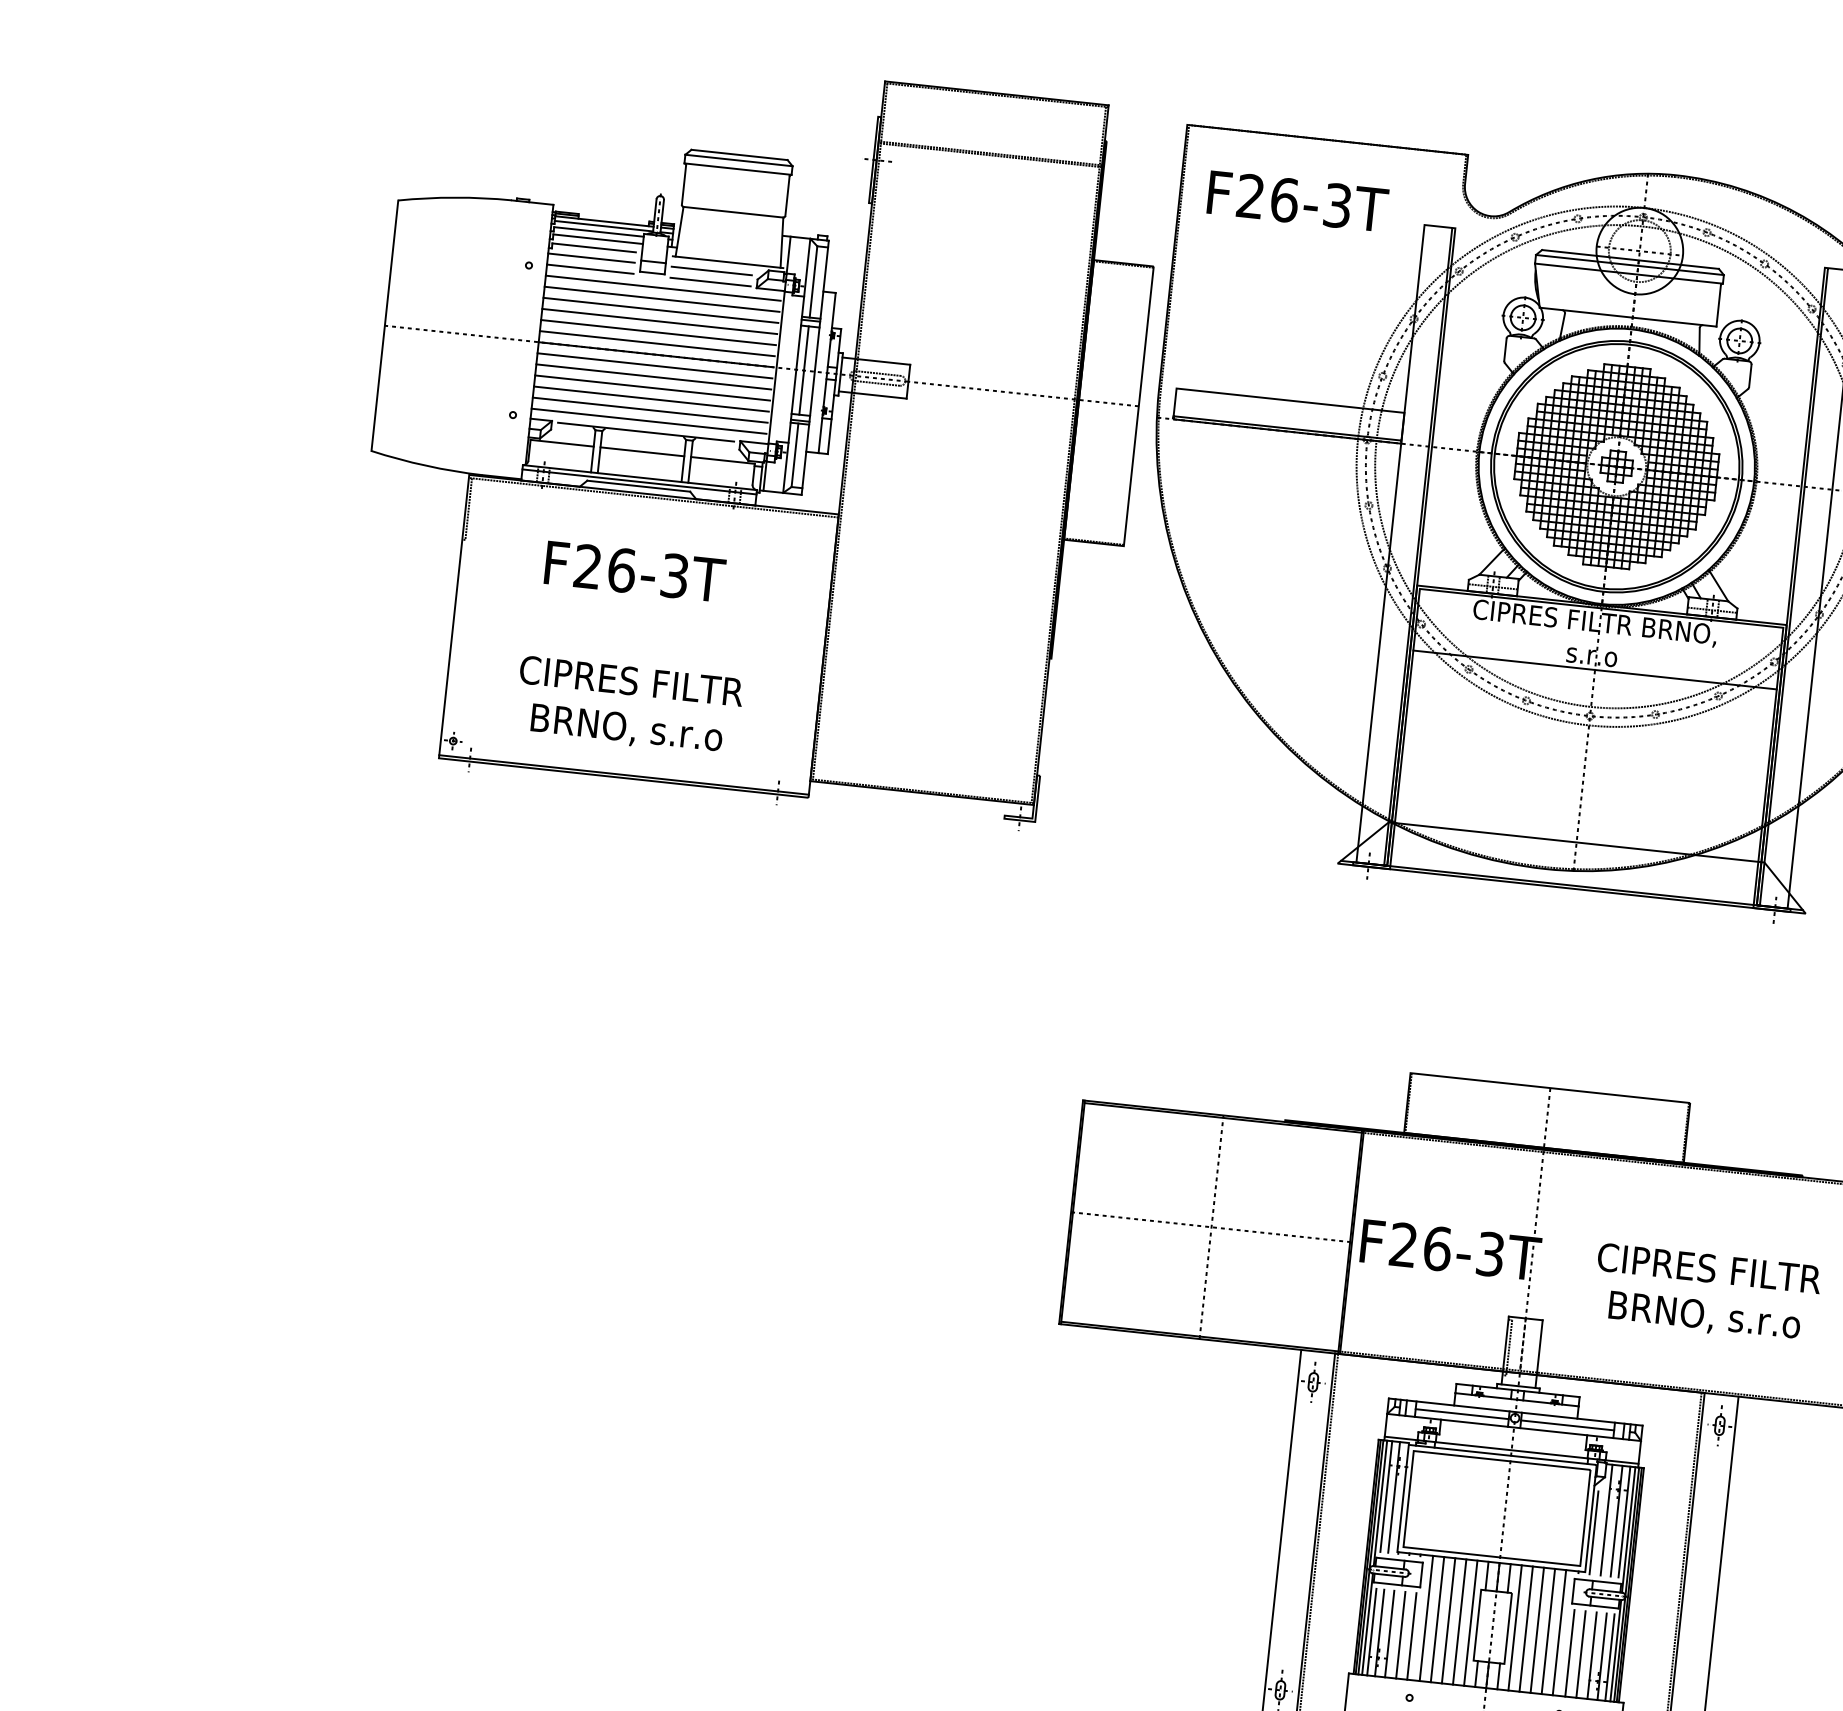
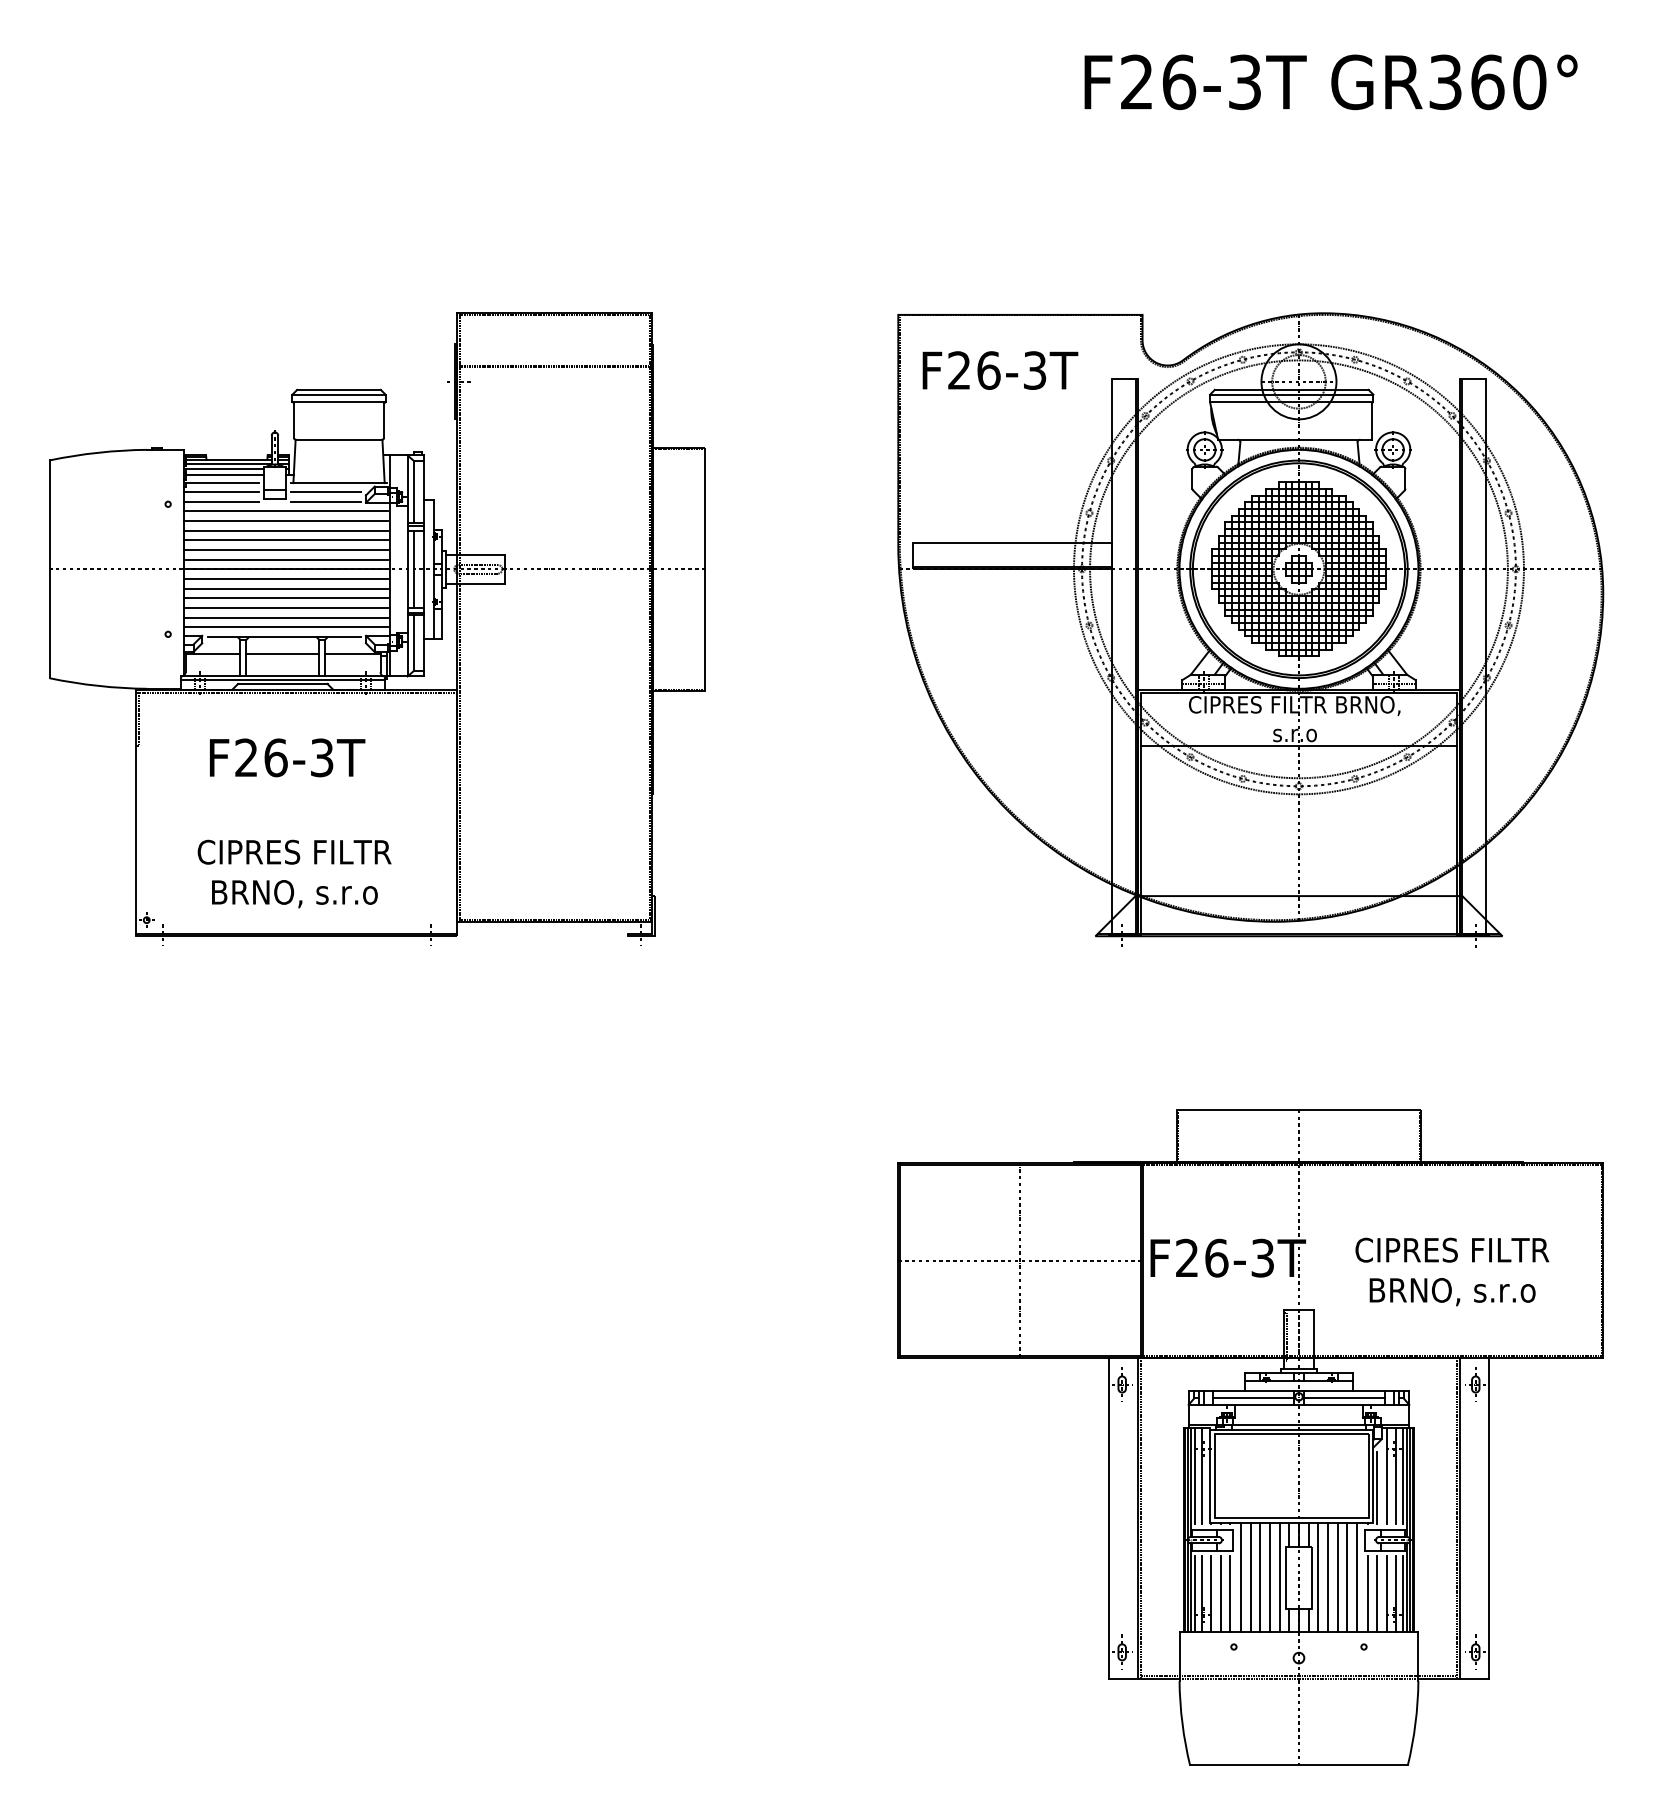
part: (754, 434) -> (377, 628), moved

